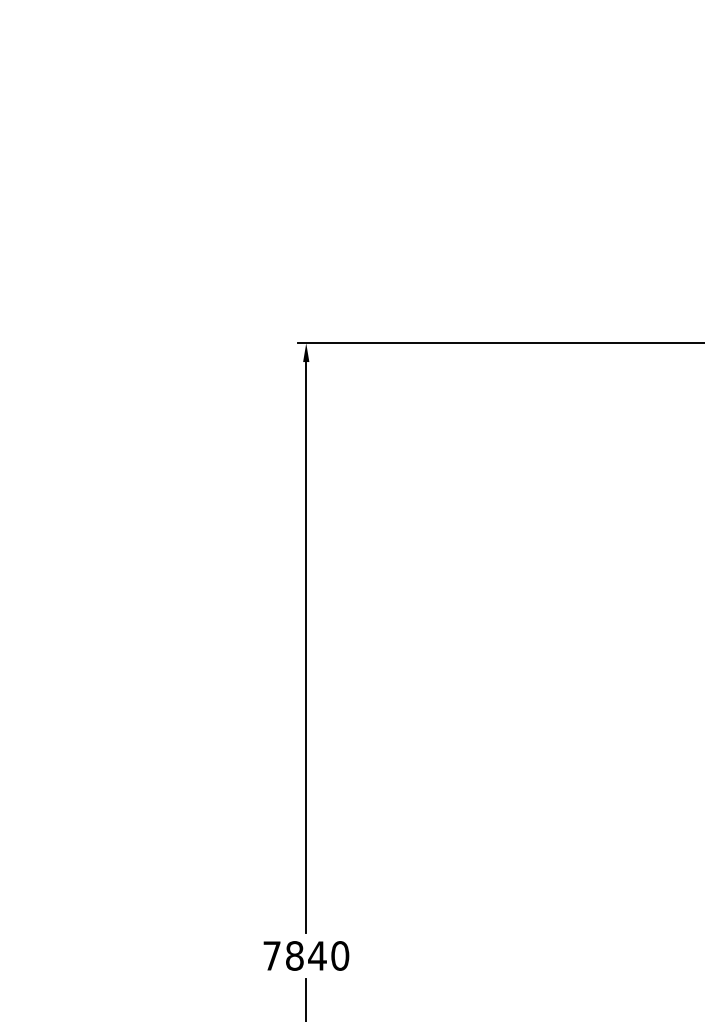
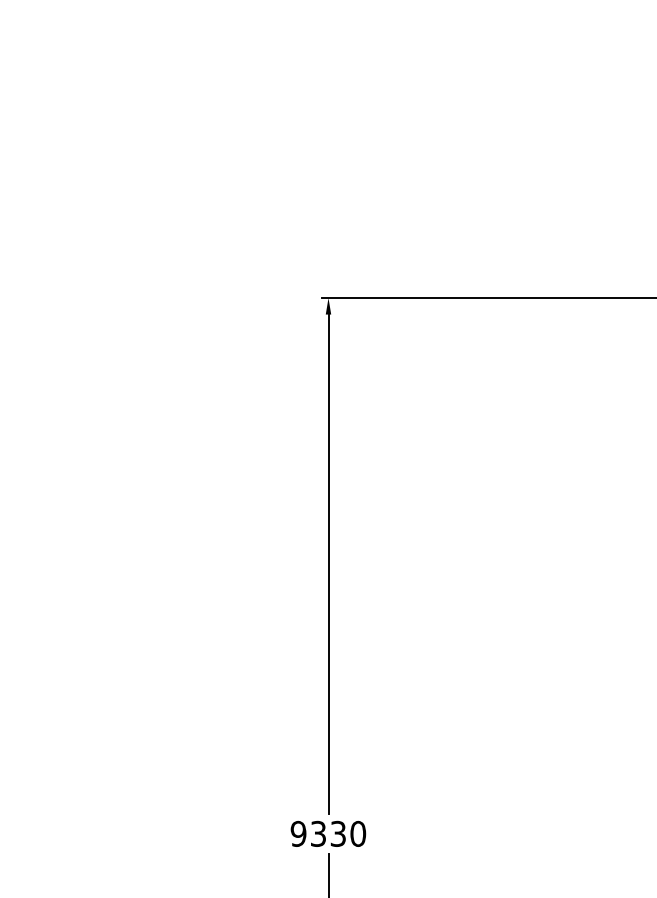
text: (294, 955) -> (318, 833), 7840 -> 9330

